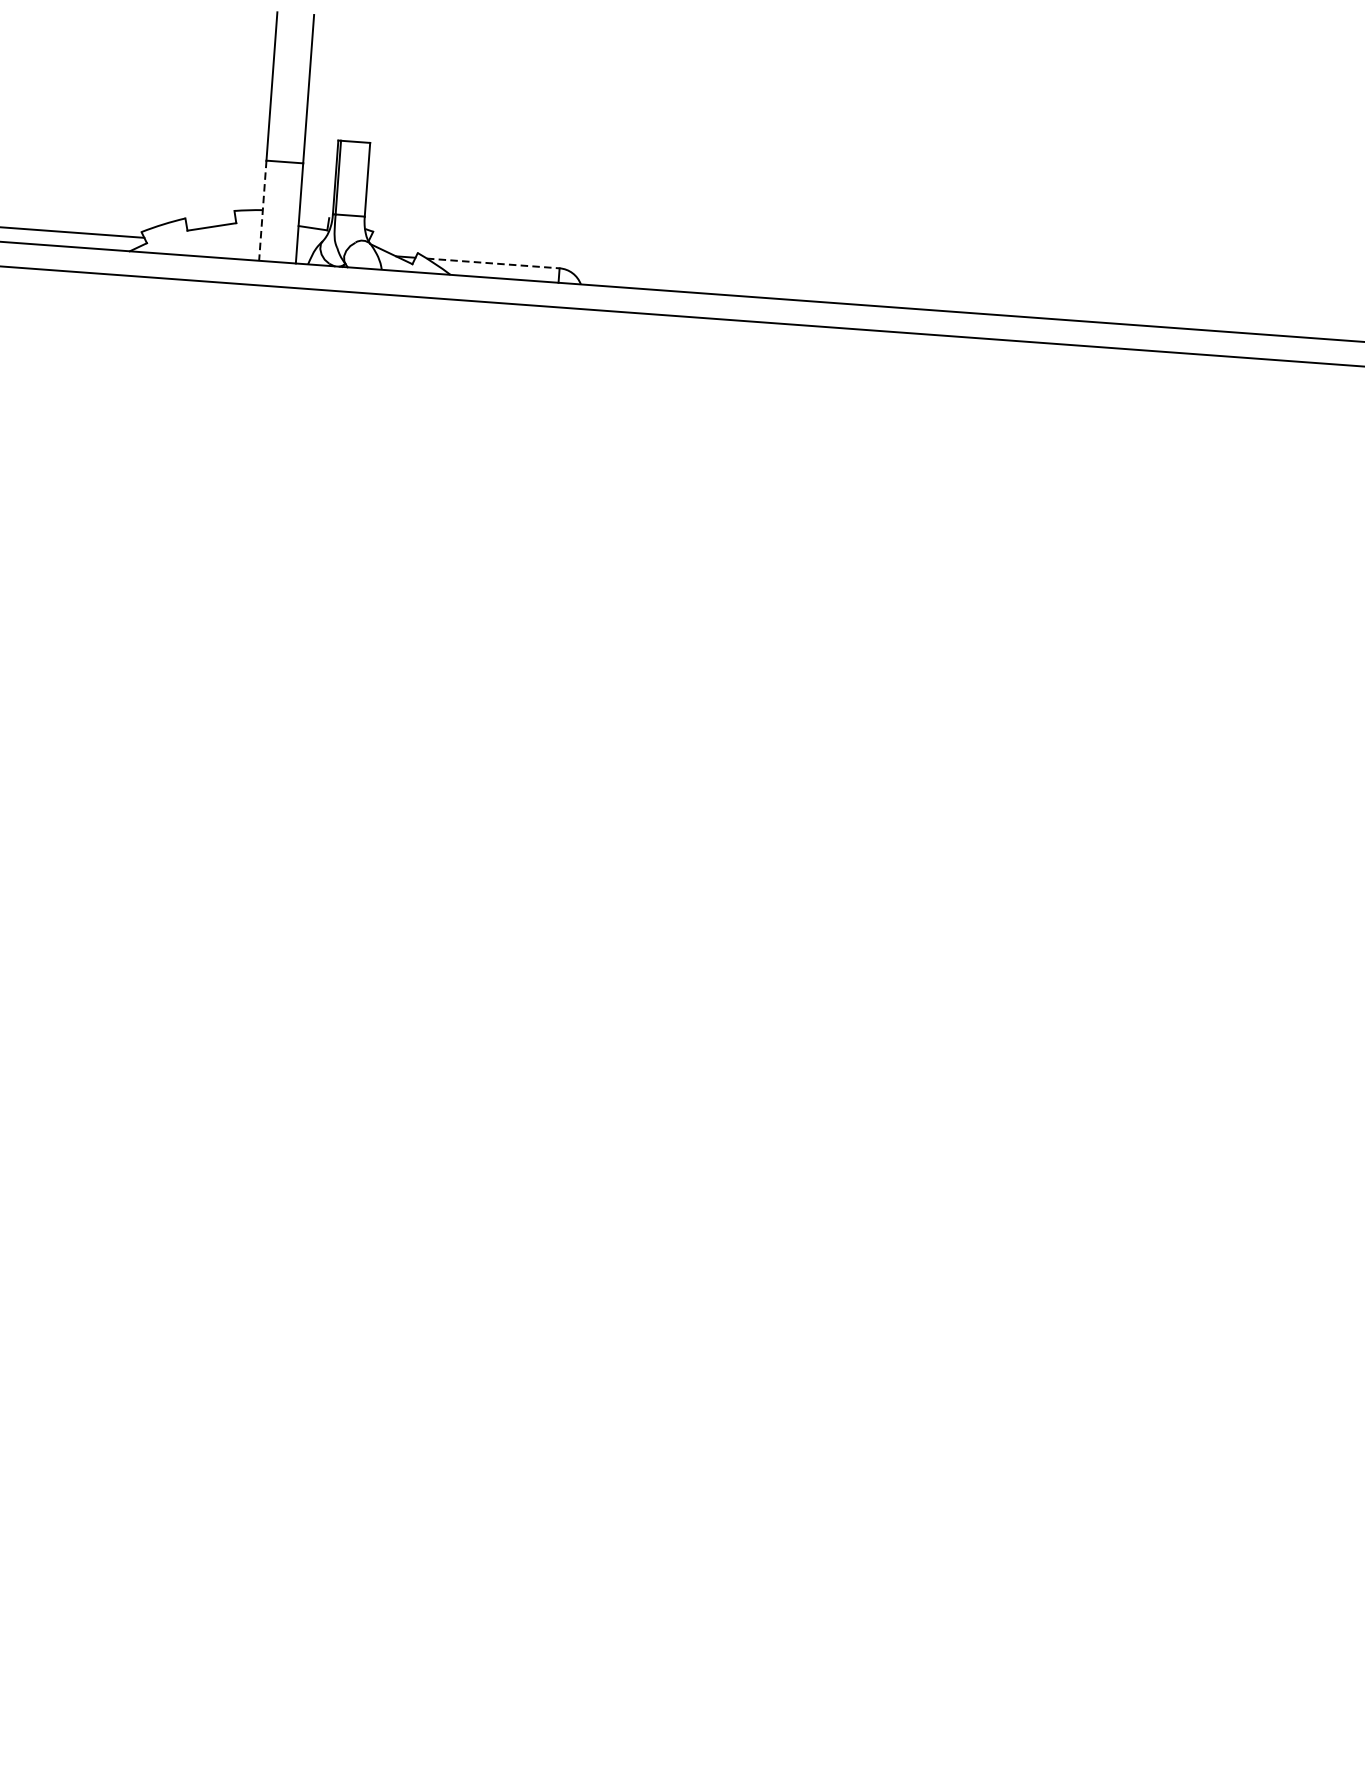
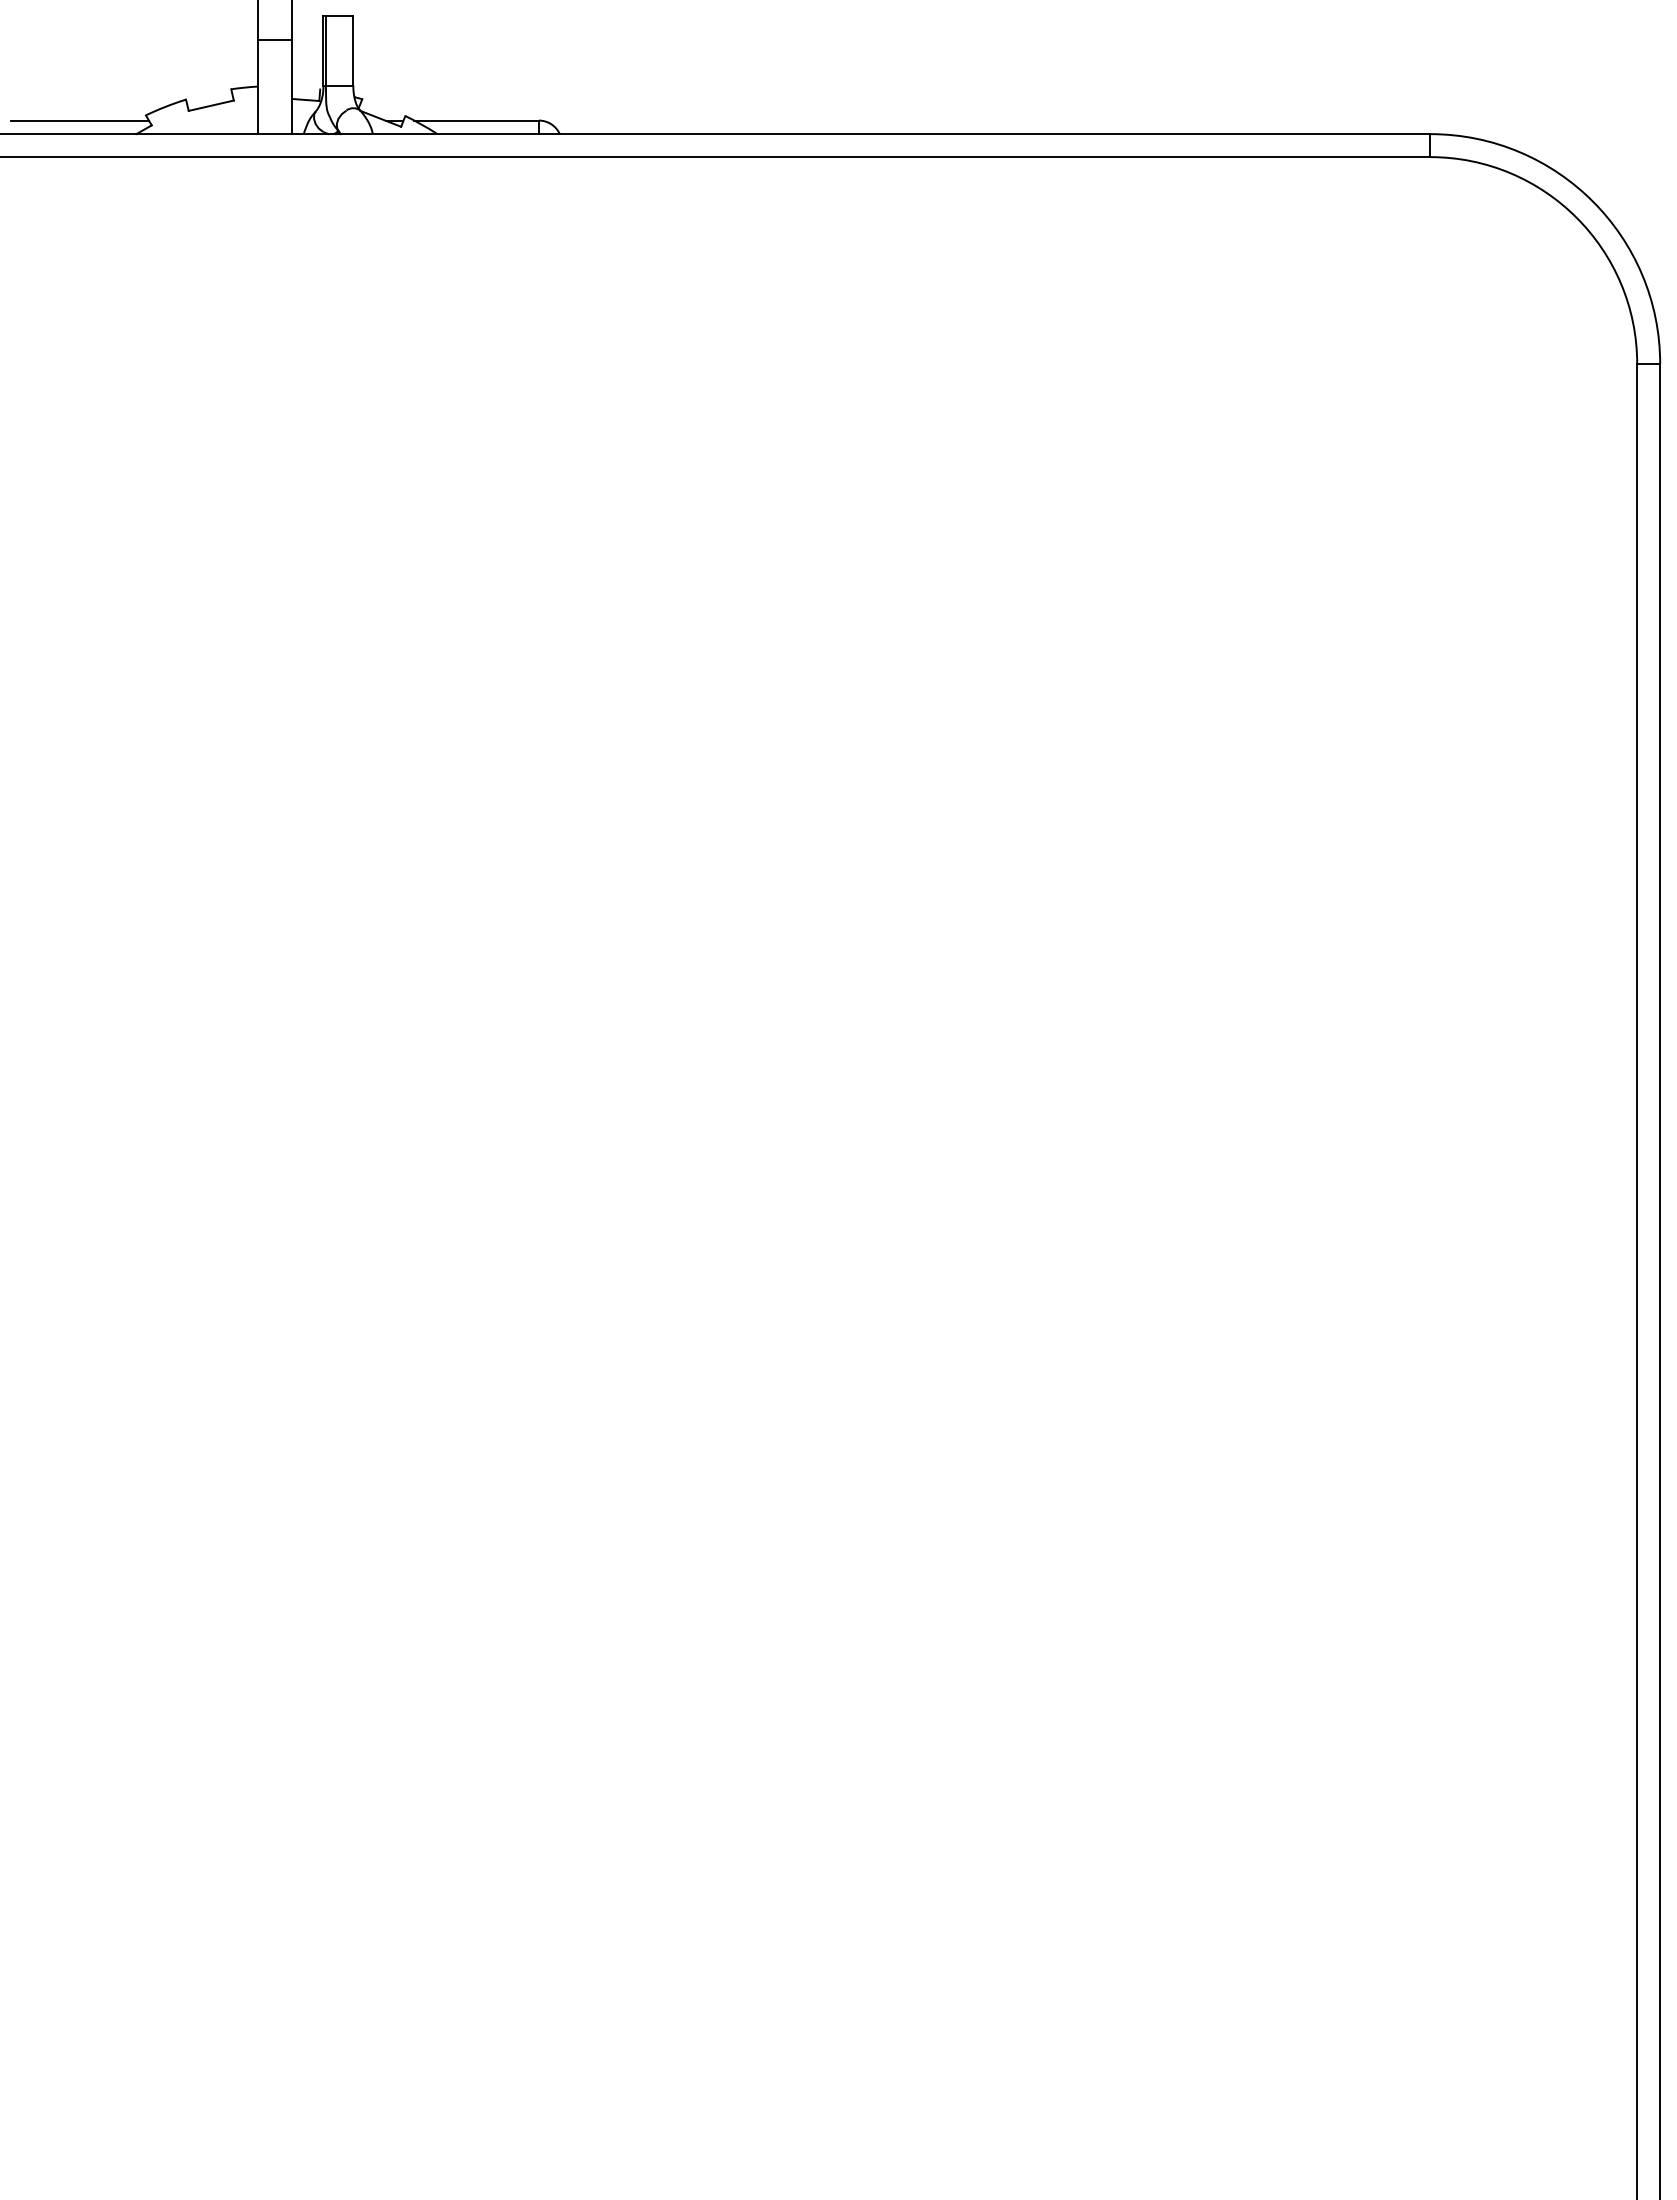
line: (262, 211) -> (257, 87), dashed -> solid
line: (494, 263) -> (477, 120), dashed -> solid

